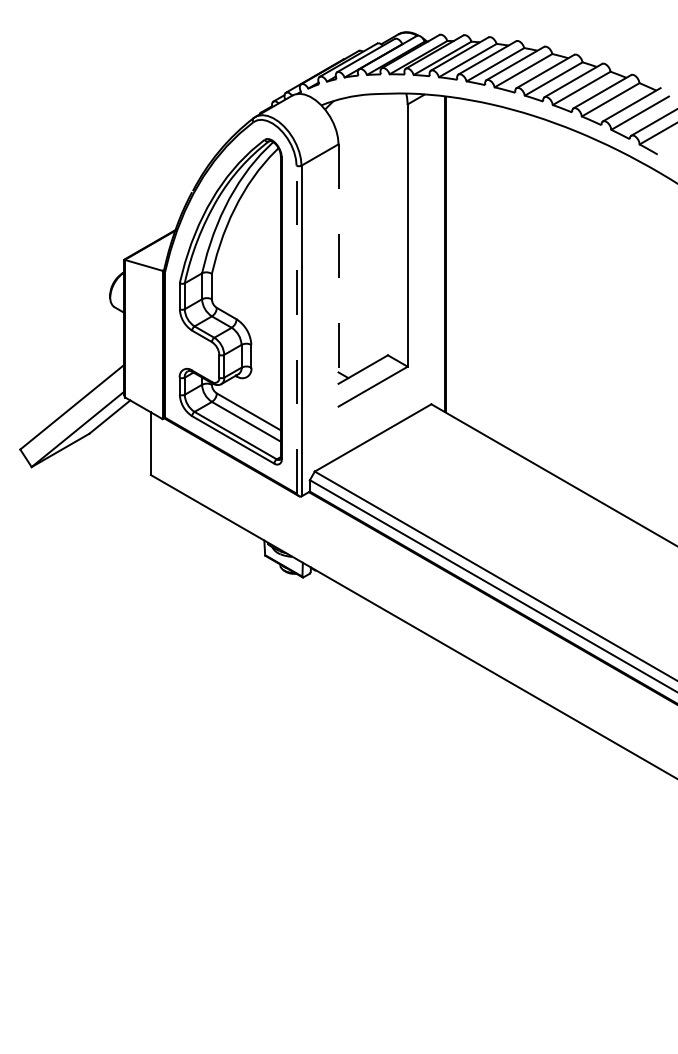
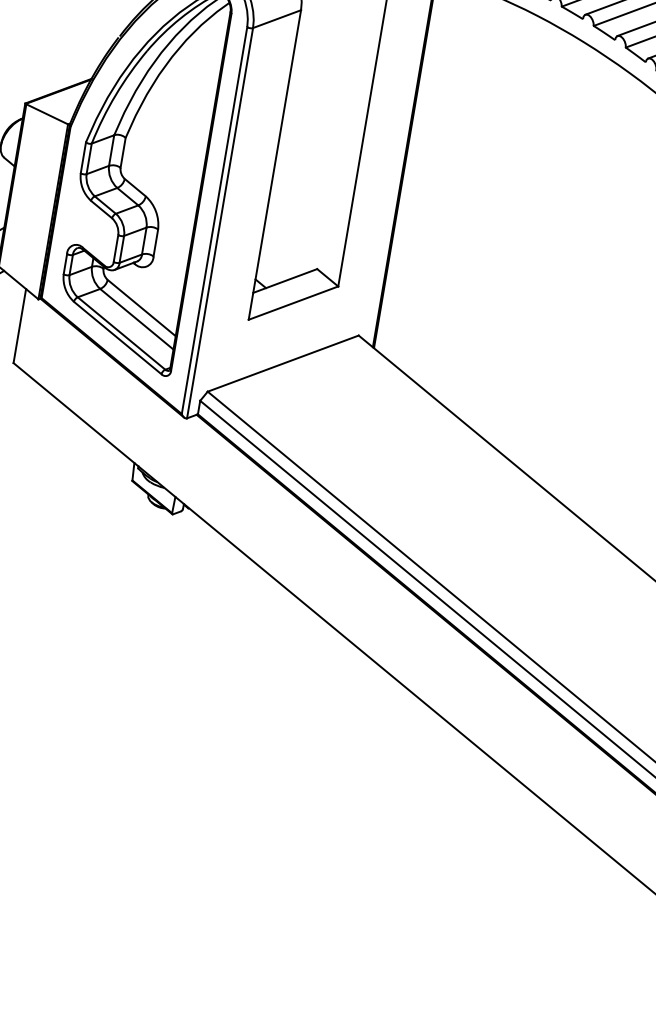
line: (338, 275) -> (274, 165), dashed -> solid
line: (296, 329) -> (214, 220), dashed -> solid

